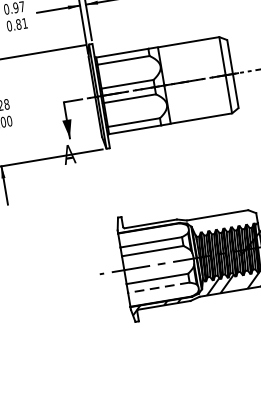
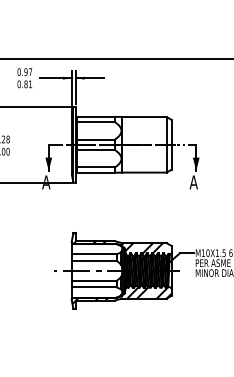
hatch: (182, 221) -> (118, 243), added
line: (158, 288) -> (93, 287), dashed -> solid

